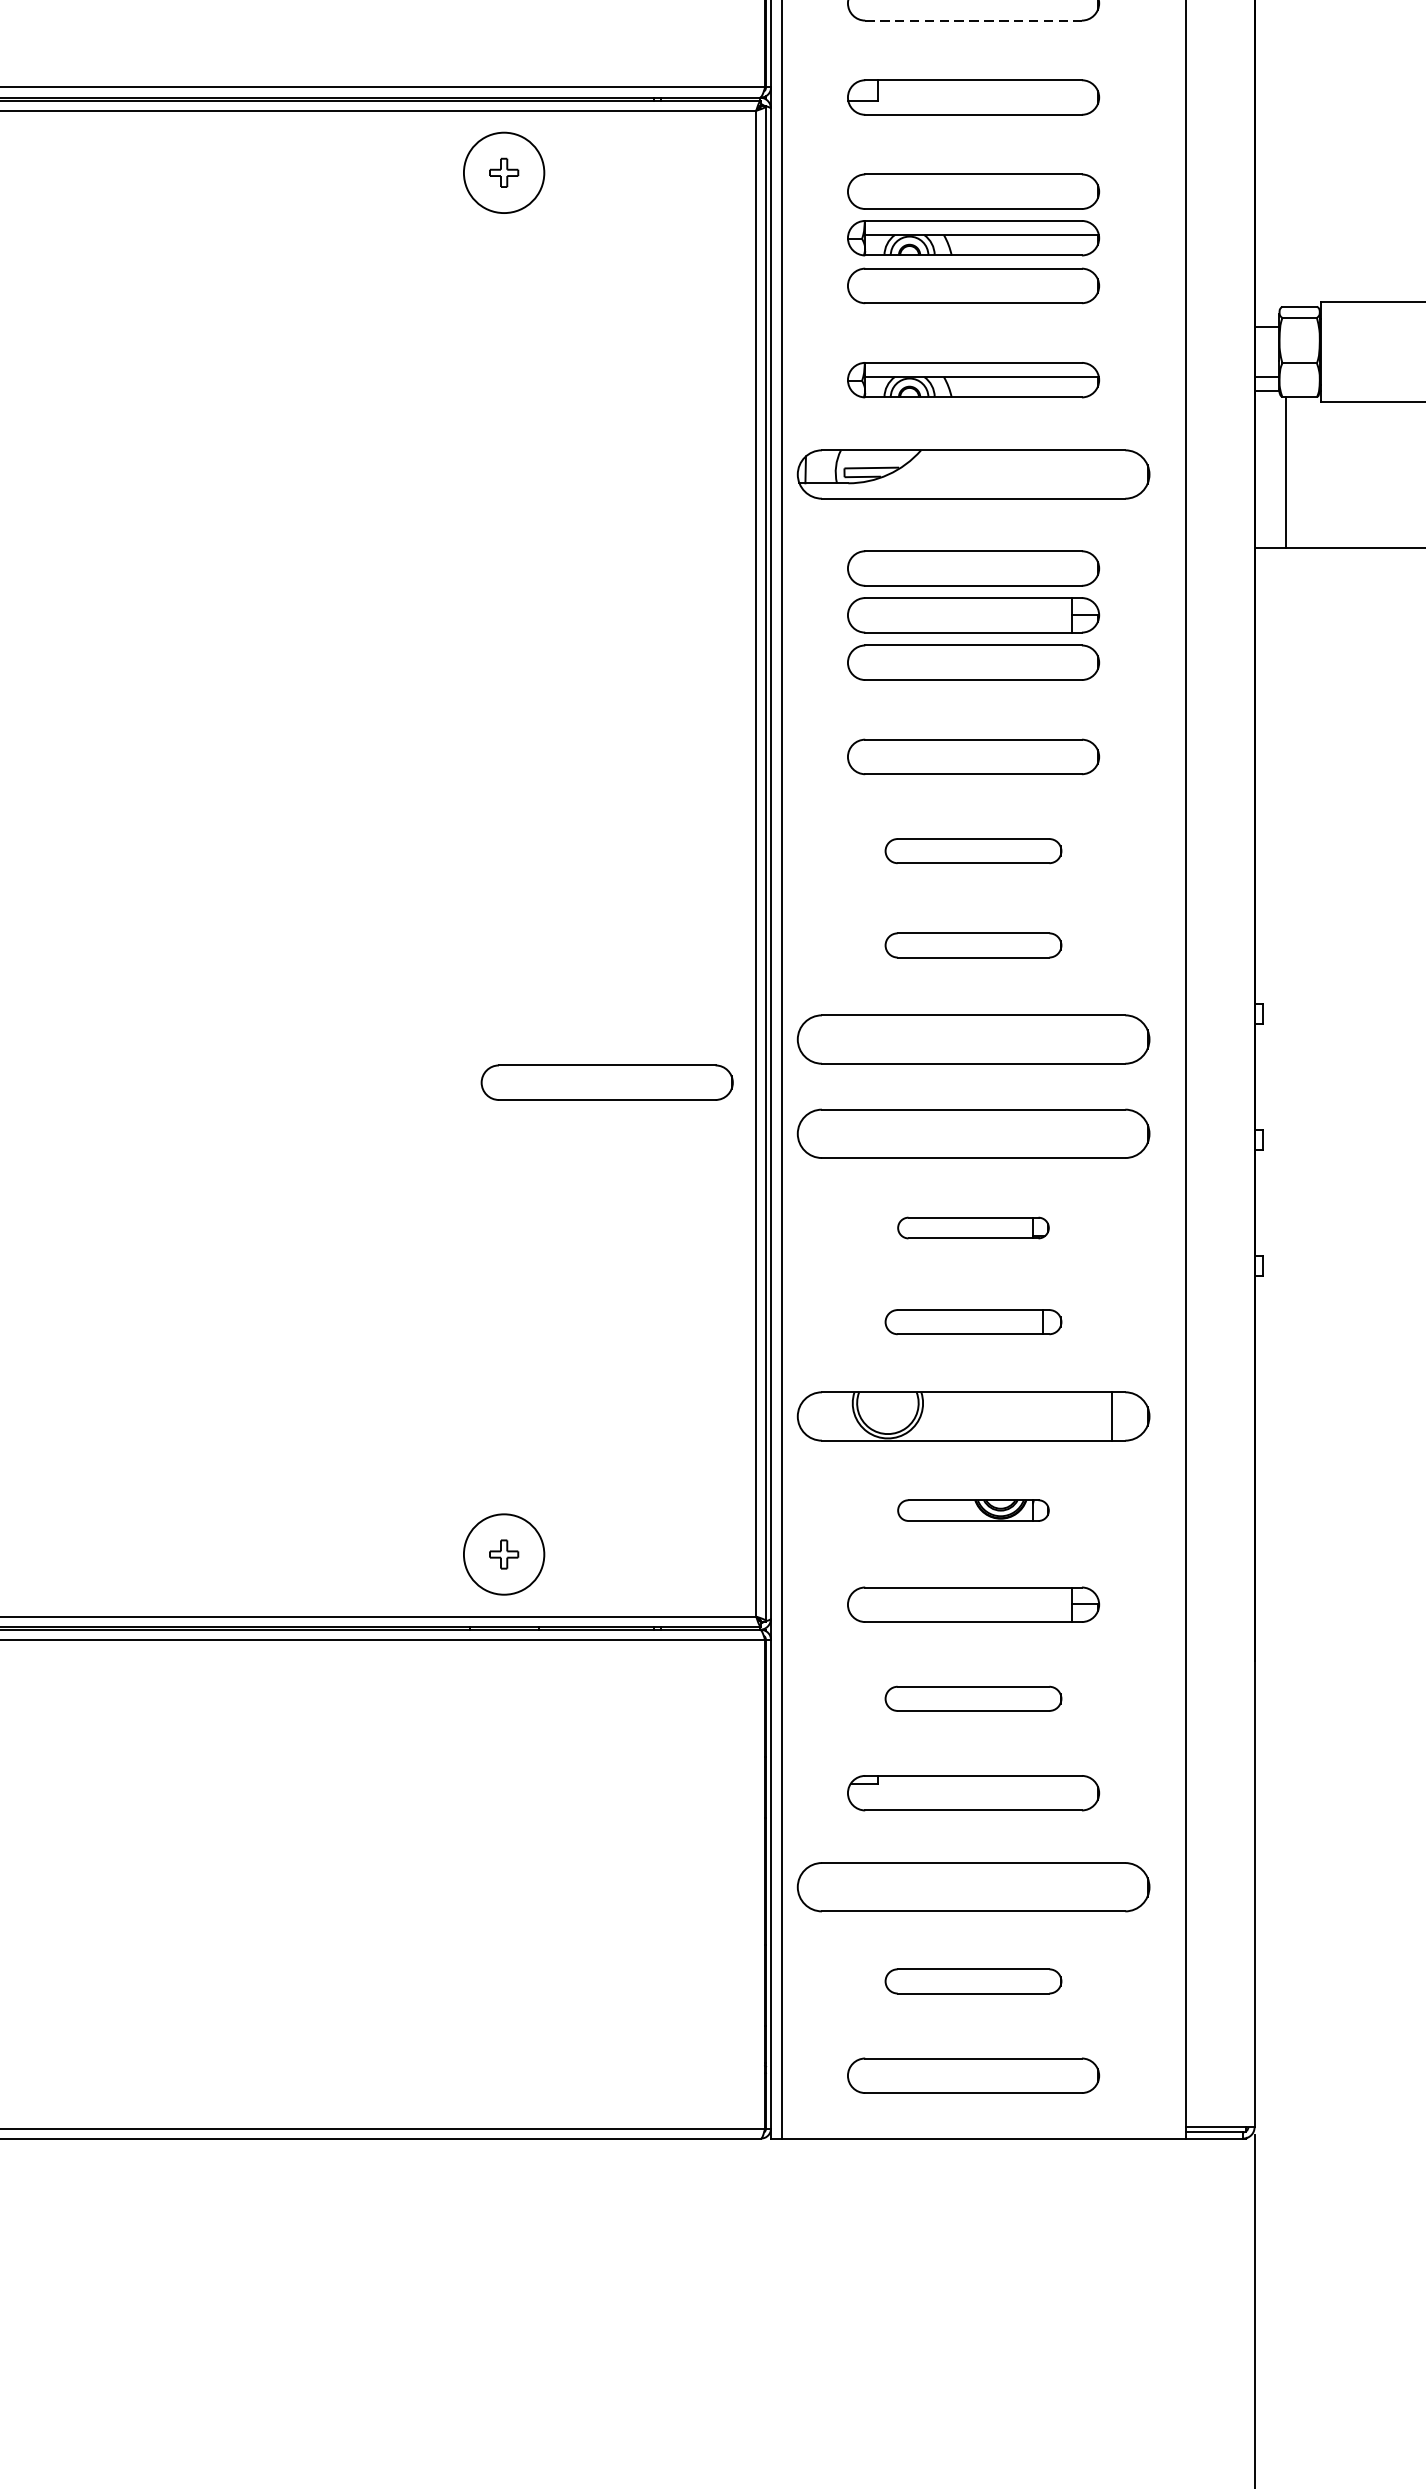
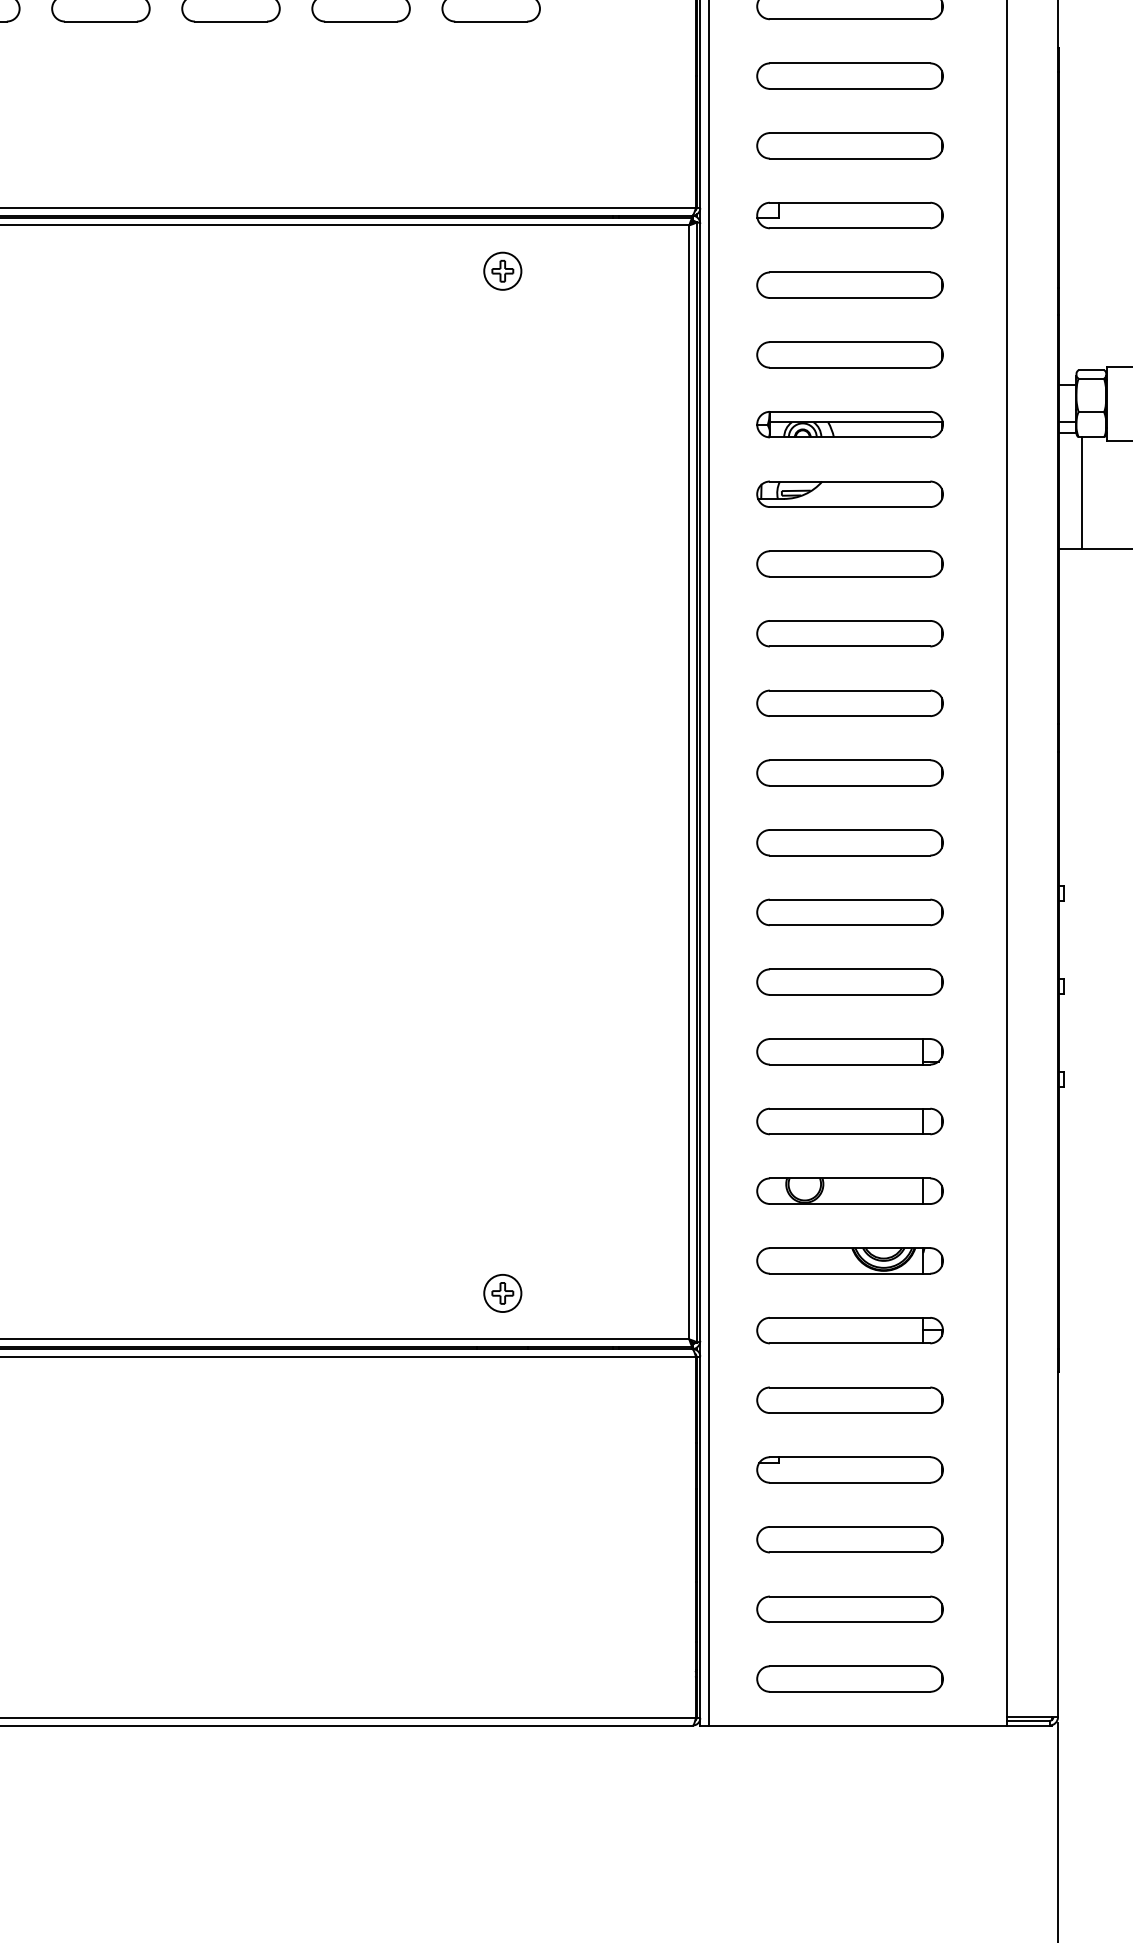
line: (974, 20) -> (850, 158), dashed -> solid
circle: (503, 171) -> (502, 270), size x0.62
part: (972, 238) -> (849, 319), removed
part: (972, 473) -> (849, 493), size x0.71
part: (972, 615) -> (849, 598), removed
part: (972, 850) -> (849, 772), size x1.43
part: (972, 945) -> (849, 842), size x1.43
part: (972, 1039) -> (849, 912), size x0.71
part: (606, 1081) -> (578, 943), removed
part: (972, 1132) -> (849, 981), size x0.71
part: (972, 1227) -> (849, 1051), size x1.67
part: (972, 1322) -> (849, 1121), size x1.43
part: (972, 1415) -> (849, 1190), size x0.71
part: (972, 1510) -> (849, 1260), size x1.67
circle: (503, 1554) -> (502, 1293), size x0.62
part: (972, 1697) -> (849, 1399), size x1.43
part: (972, 1887) -> (849, 1539), size x0.71
part: (972, 1980) -> (849, 1608), size x1.43

